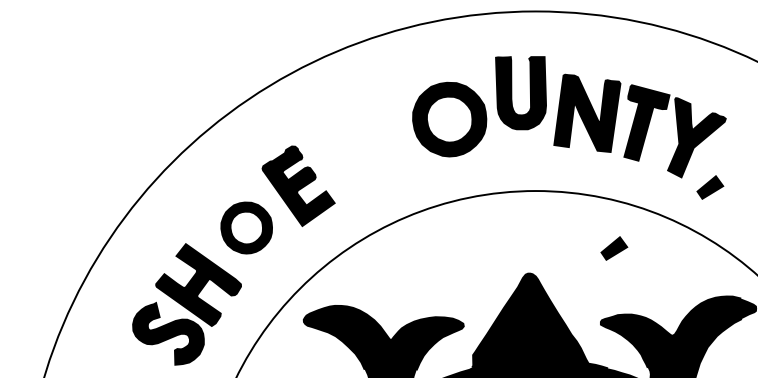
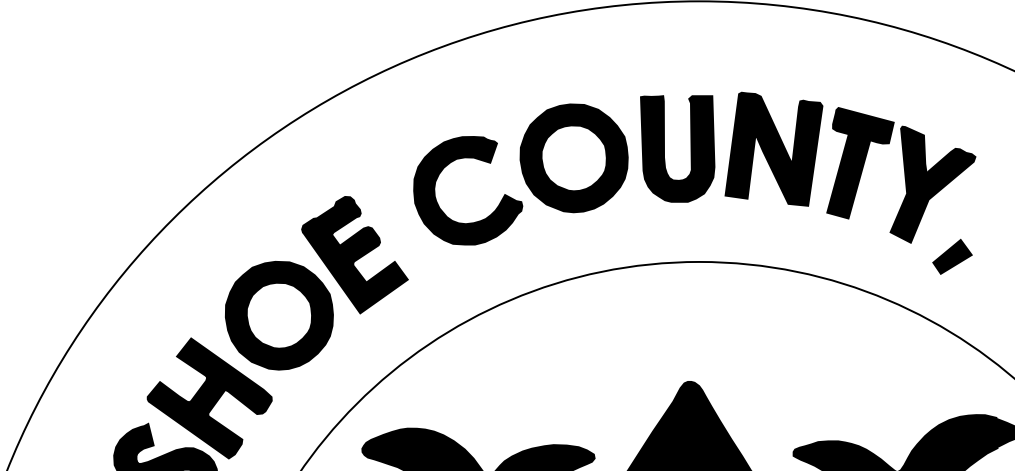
part: (512, 93) -> (665, 149), moved
part: (371, 120) -> (460, 159), added
part: (246, 227) -> (279, 314), size x1.43
part: (614, 248) -> (813, 345), removed

